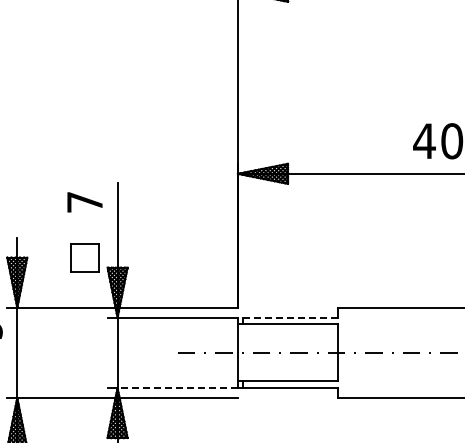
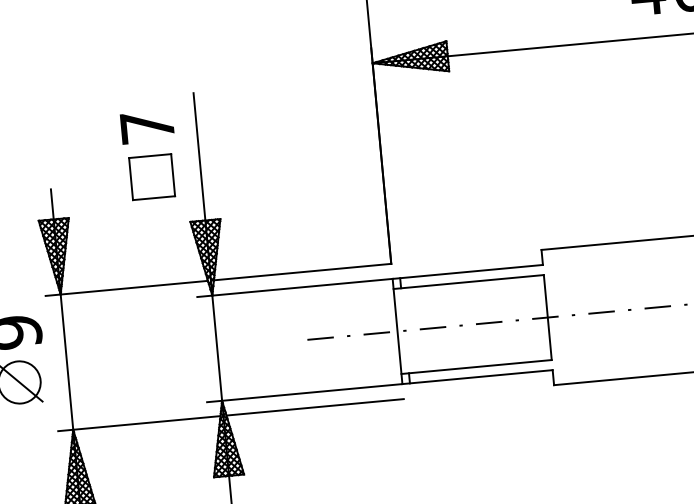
part: (84, 257) -> (151, 176), moved
line: (287, 317) -> (466, 271), dashed -> solid
line: (177, 387) -> (311, 391), dashed -> solid

